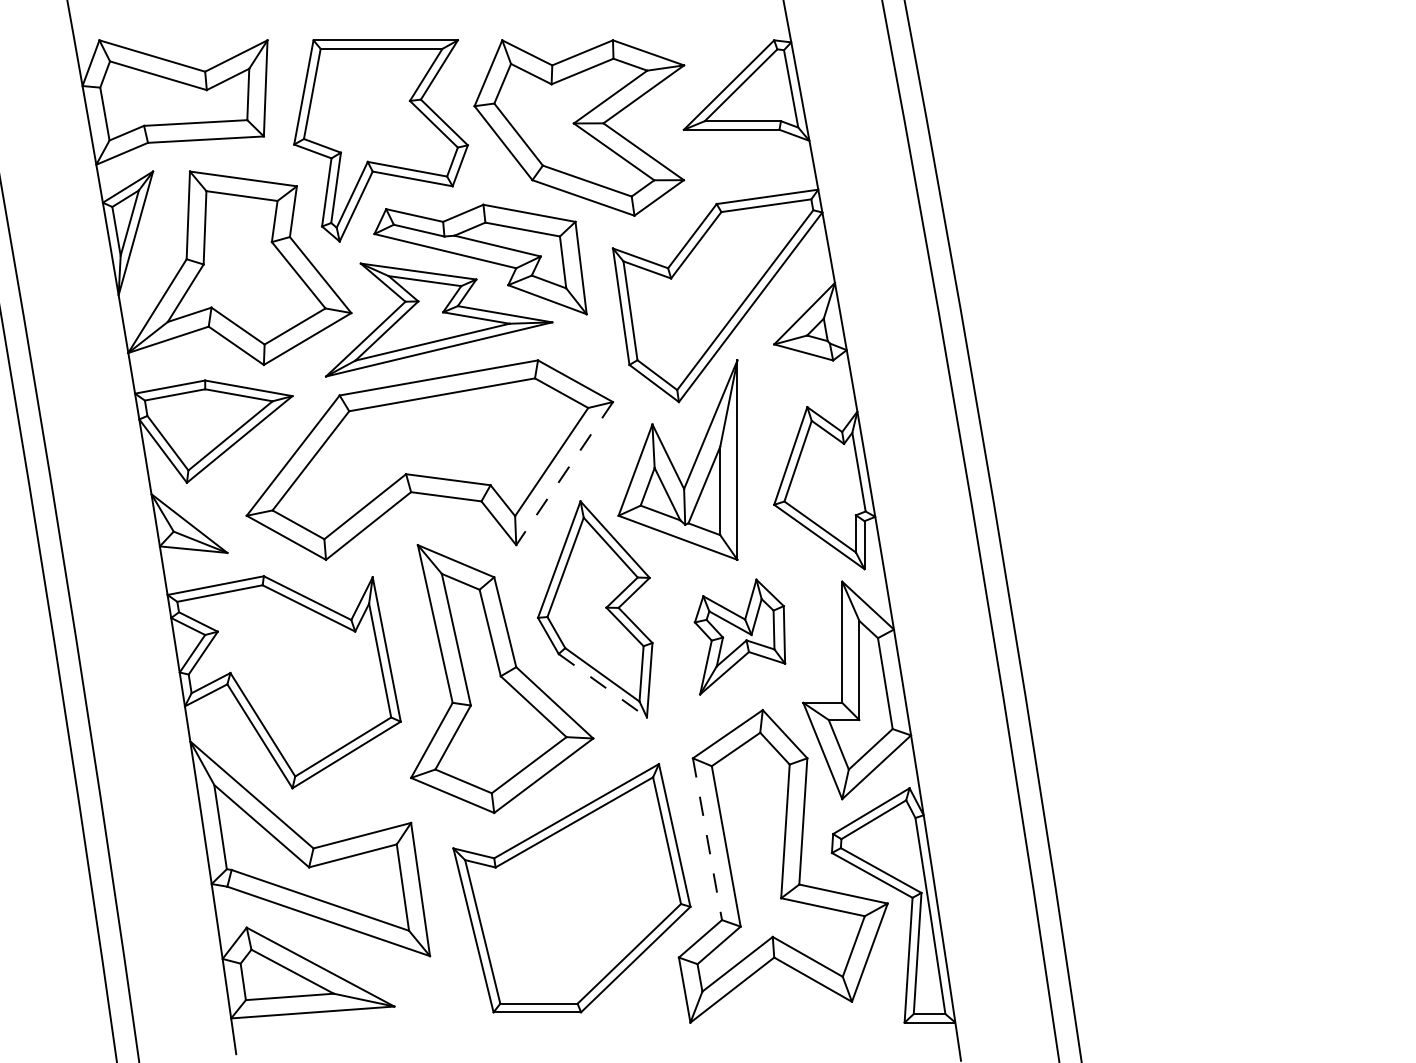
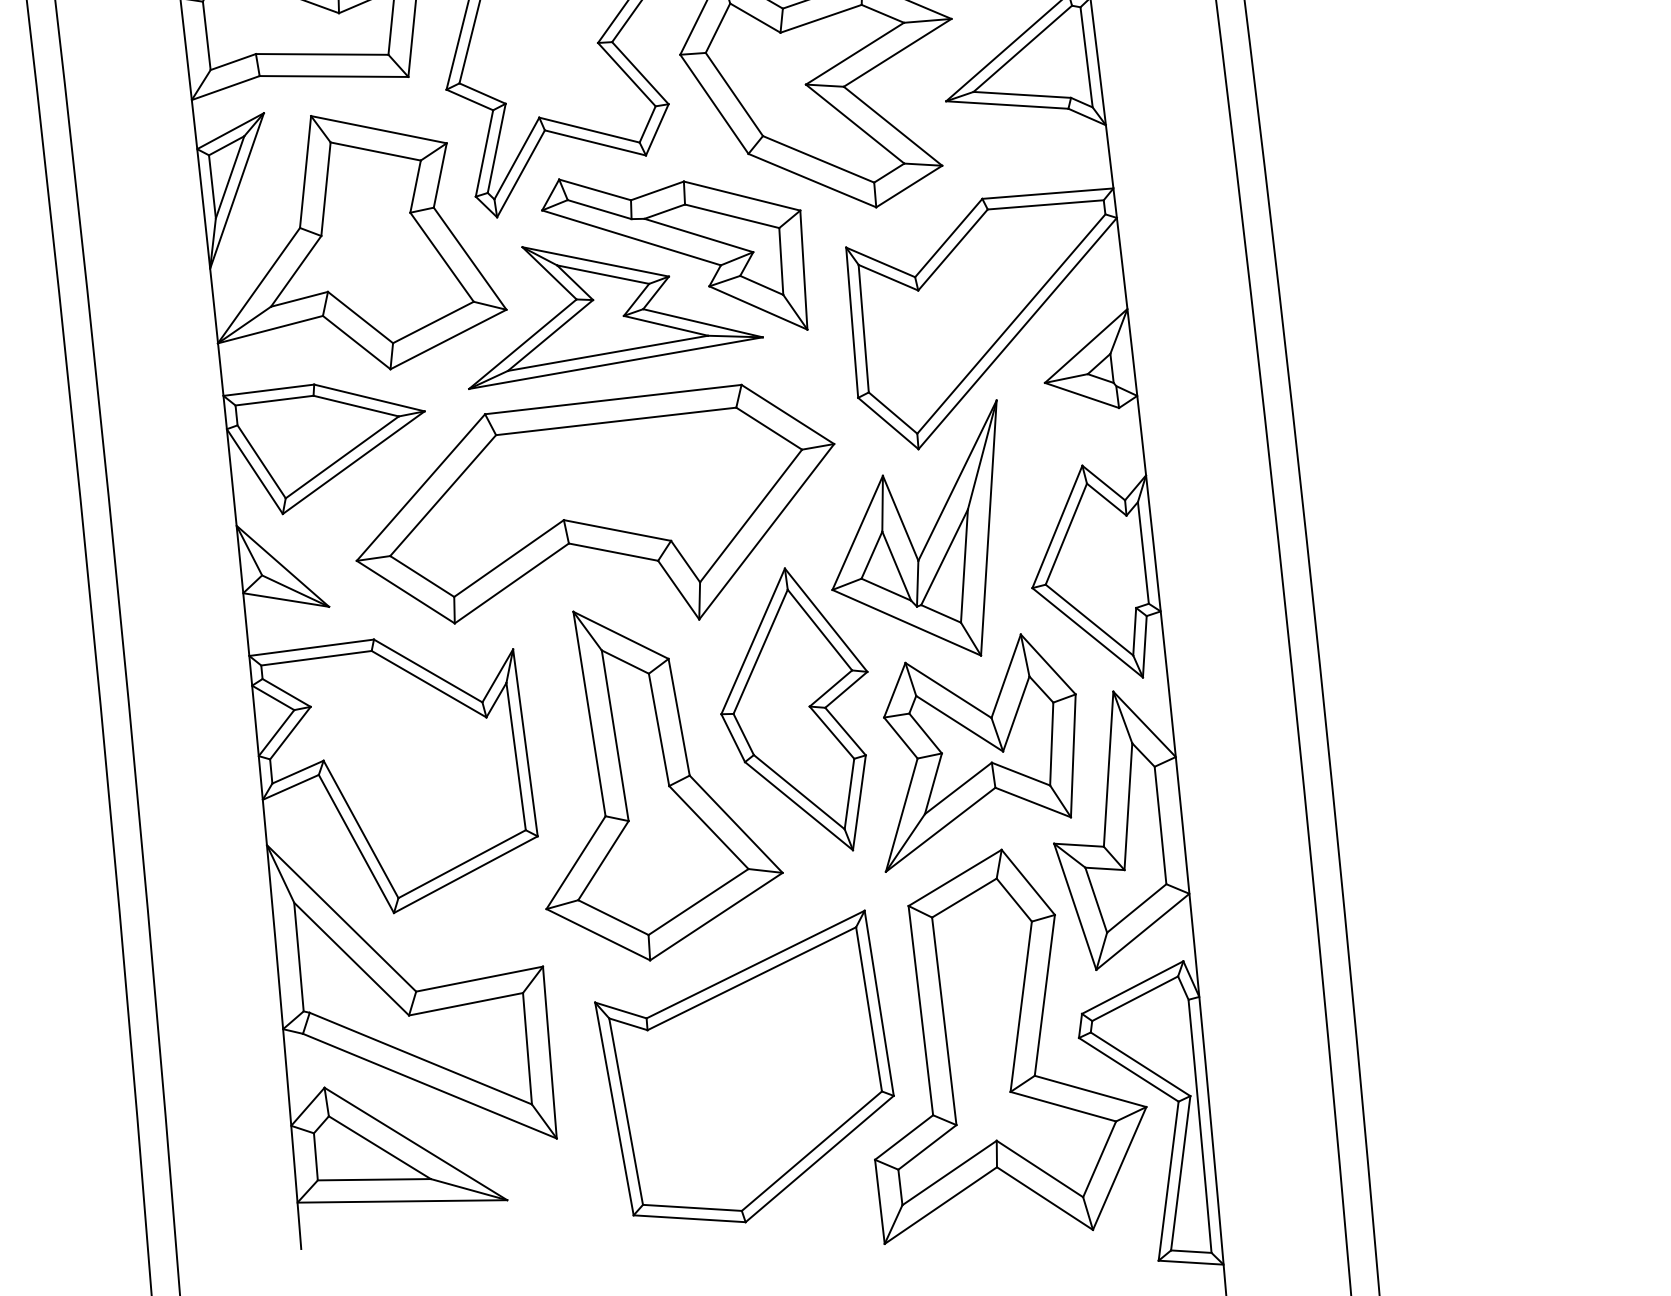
line: (564, 474) -> (766, 532), dashed -> solid
part: (739, 636) -> (977, 753), size x1.67
line: (603, 686) -> (799, 807), dashed -> solid
line: (707, 839) -> (920, 1011), dashed -> solid

